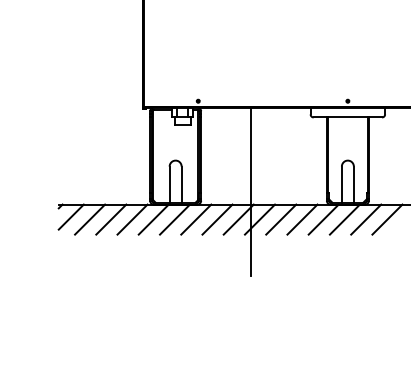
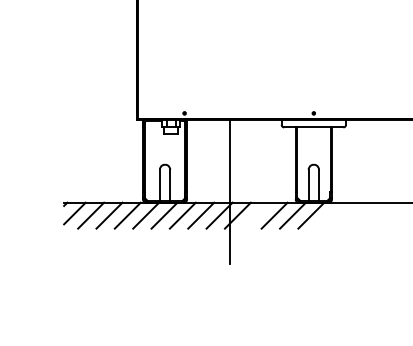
line: (281, 219) -> (256, 215), removed
line: (365, 219) -> (329, 215), removed
line: (387, 219) -> (348, 215), removed

